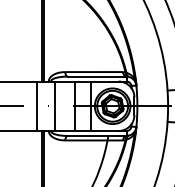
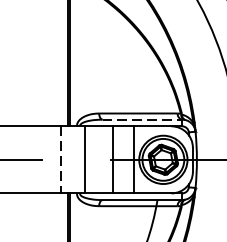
line: (97, 76) -> (142, 119), solid -> dashed
line: (37, 106) -> (61, 160), solid -> dashed

